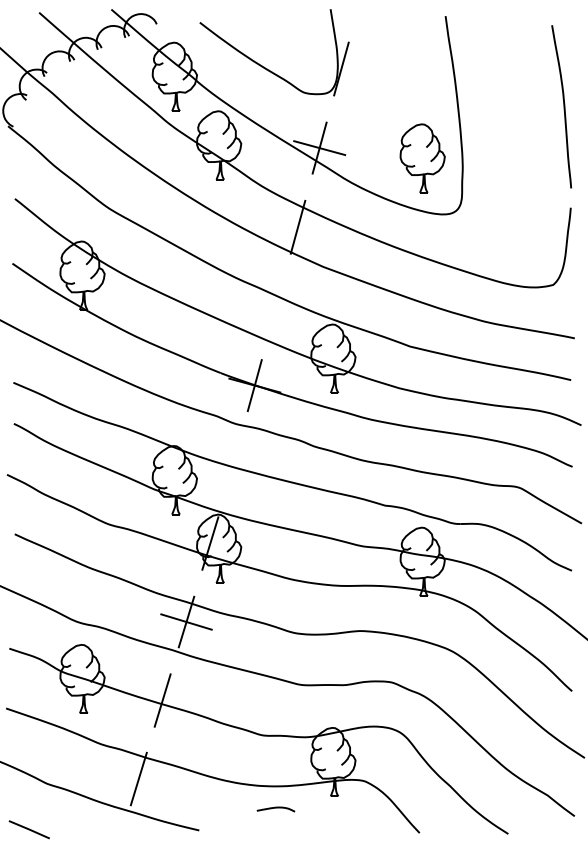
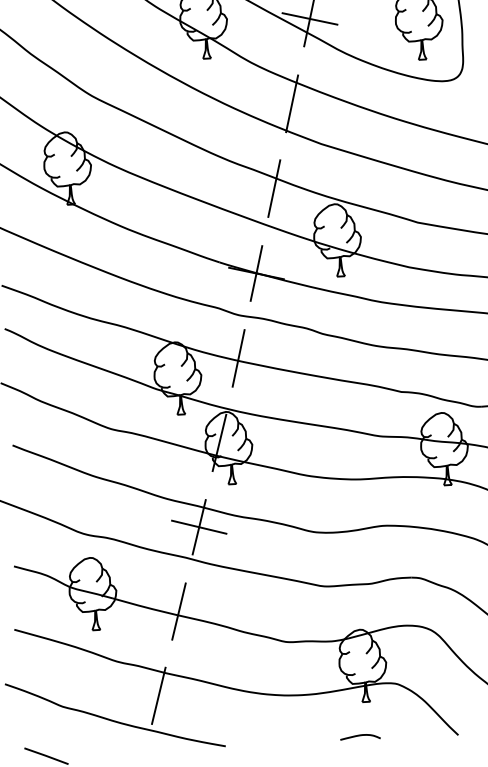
line: (276, 306) -> (274, 188), added
line: (232, 464) -> (237, 358), added
curve: (275, 808) -> (359, 736), moved

